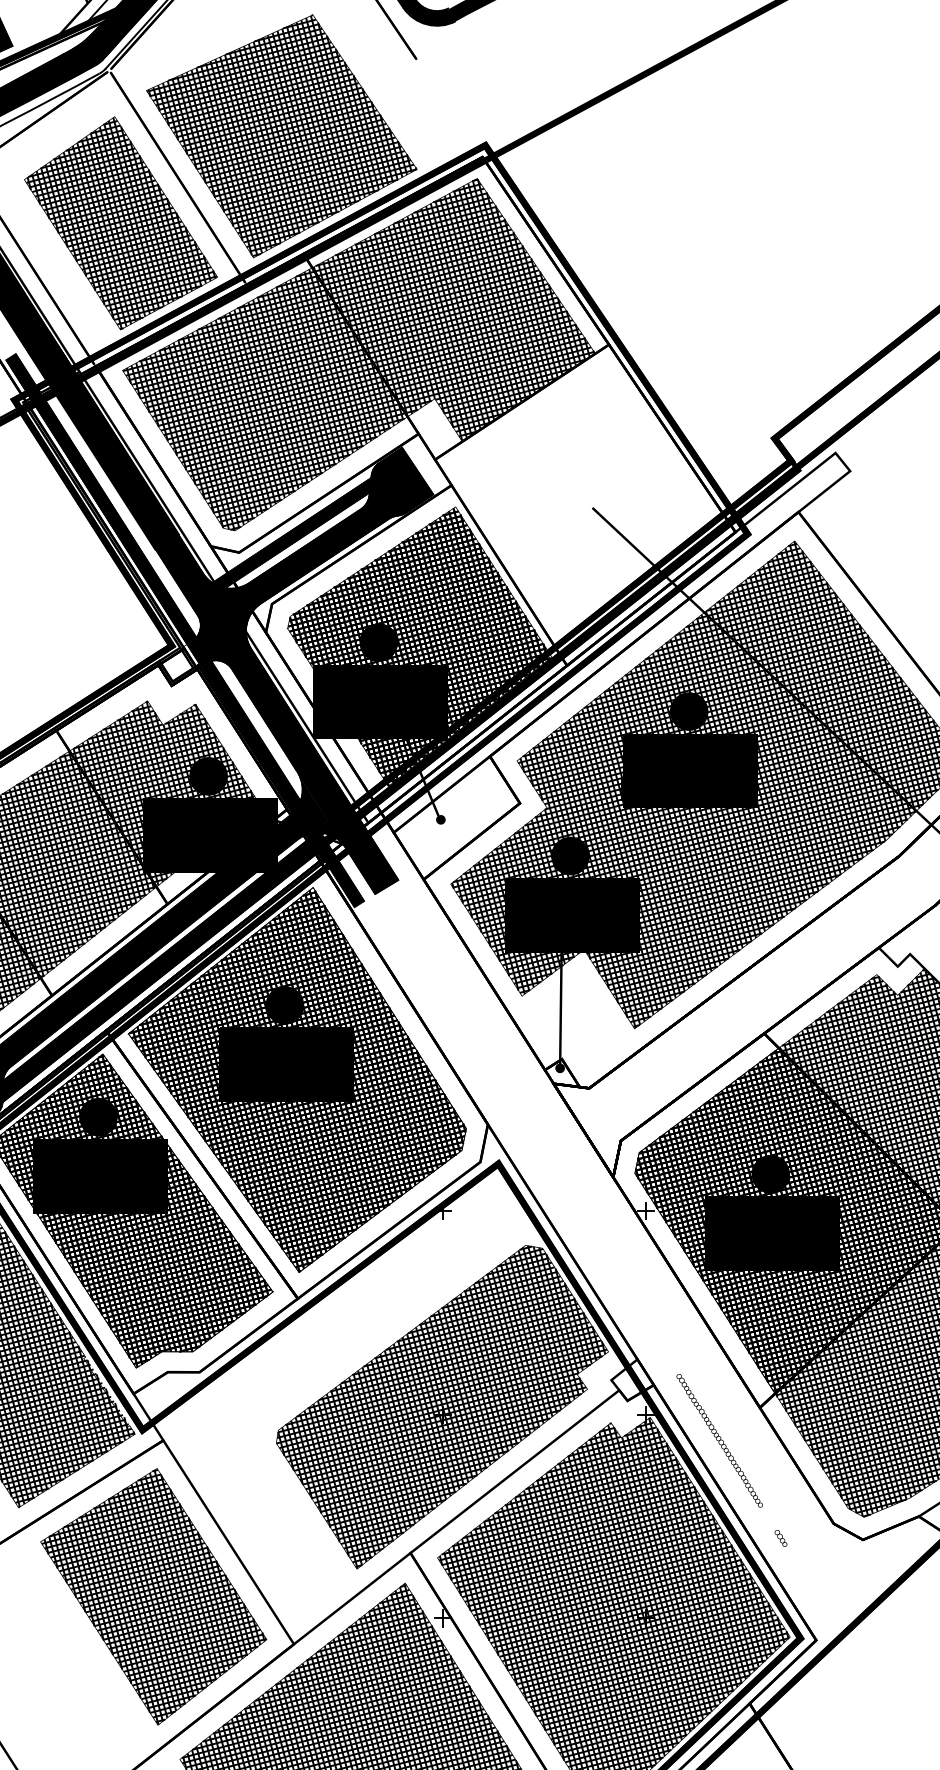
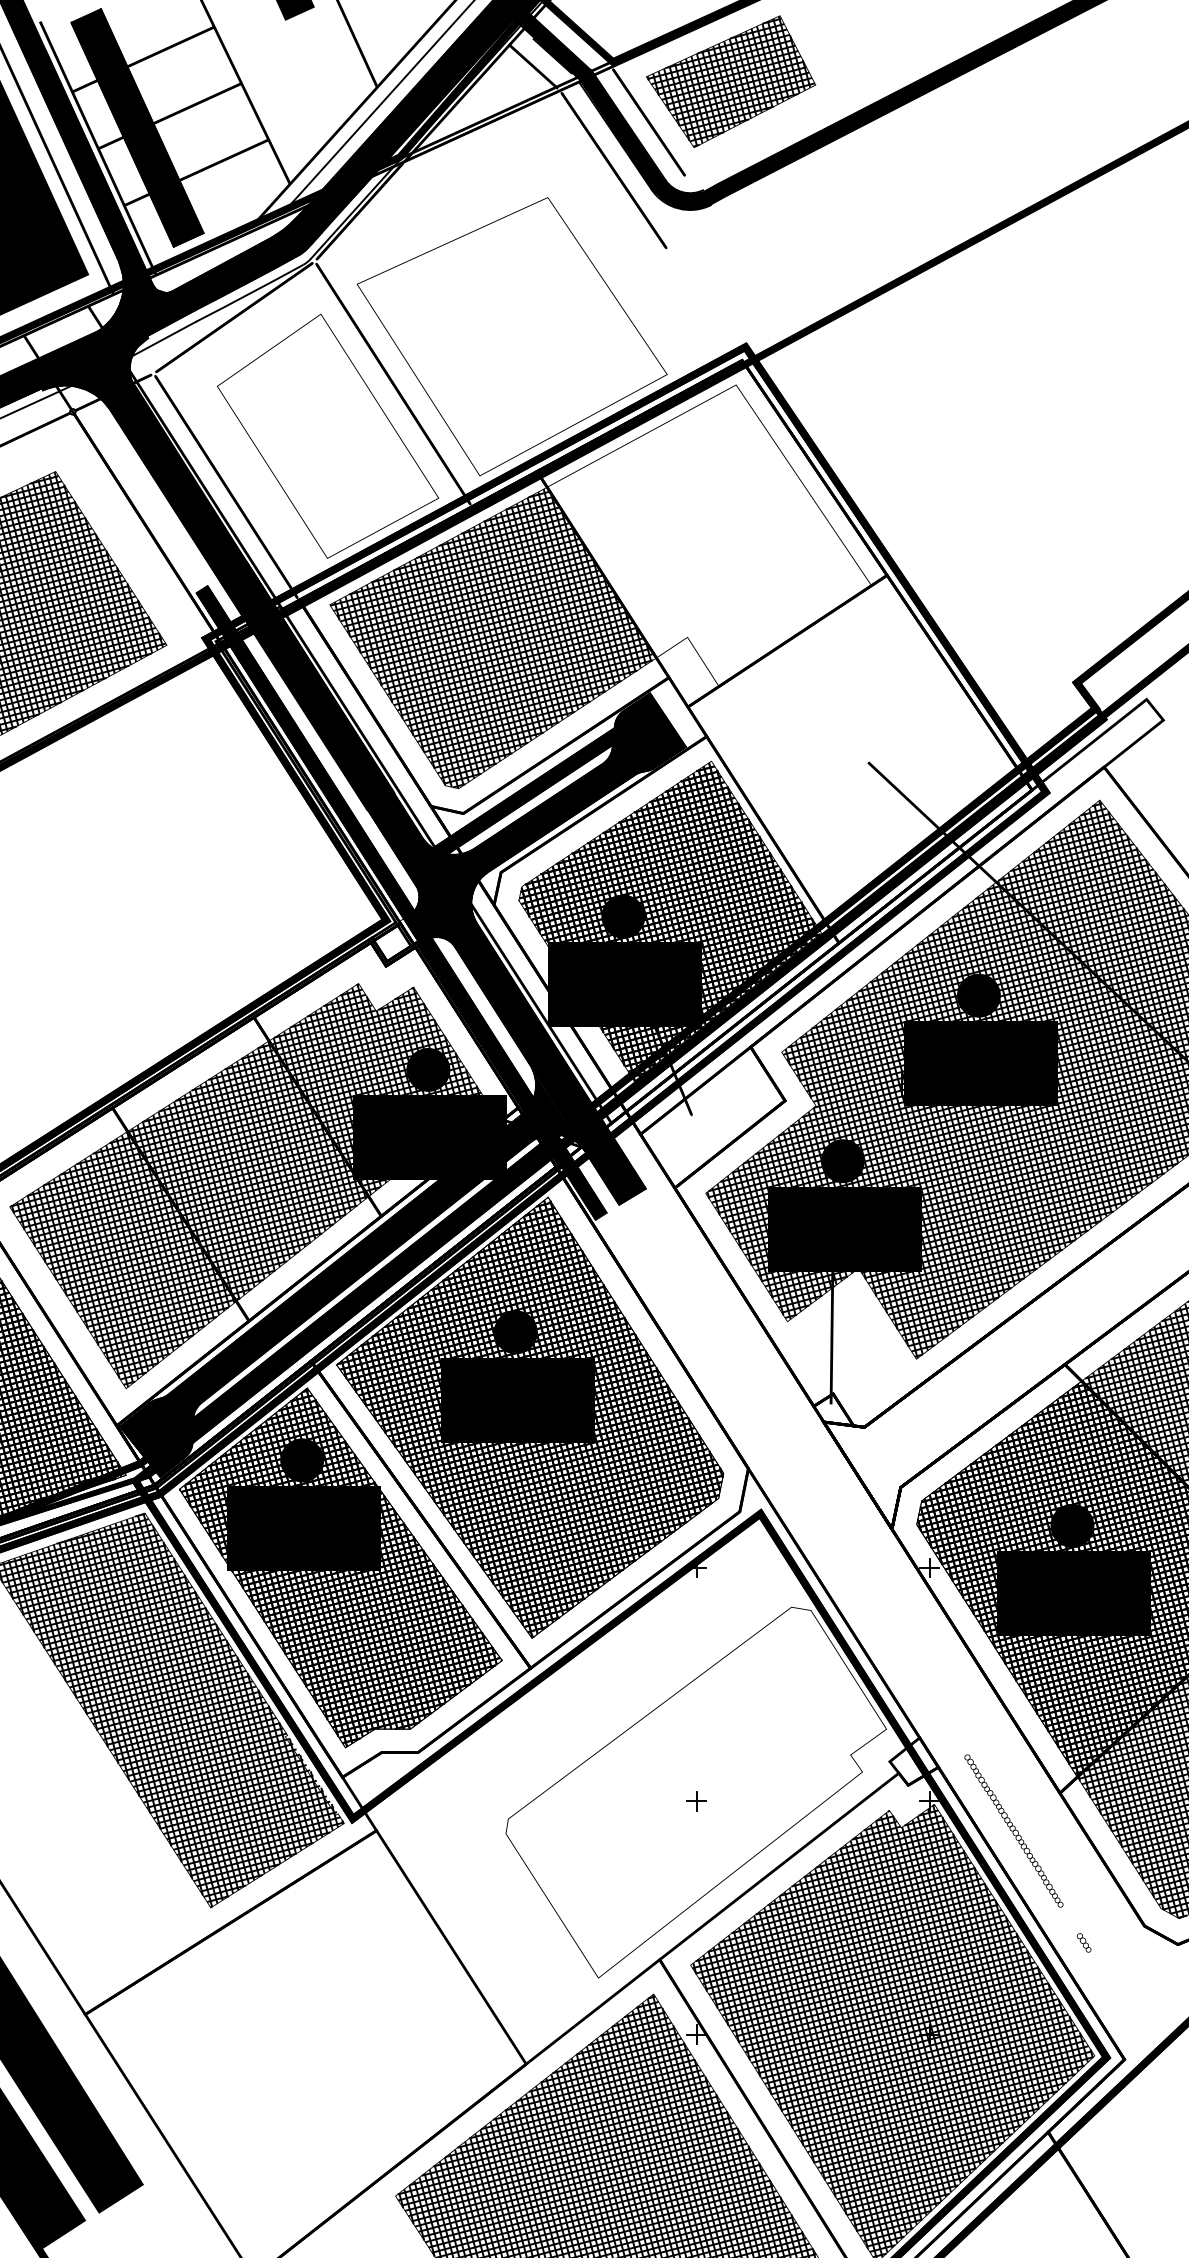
hatch: (282, 135) -> (512, 335), removed
hatch: (121, 223) -> (328, 436), removed
hatch: (453, 309) -> (709, 535), removed
fill: (440, 819) -> (694, 1119), removed
fill: (559, 1067) -> (830, 1403), removed
hatch: (441, 1407) -> (695, 1792), removed
part: (153, 1596) -> (365, 2009), removed

